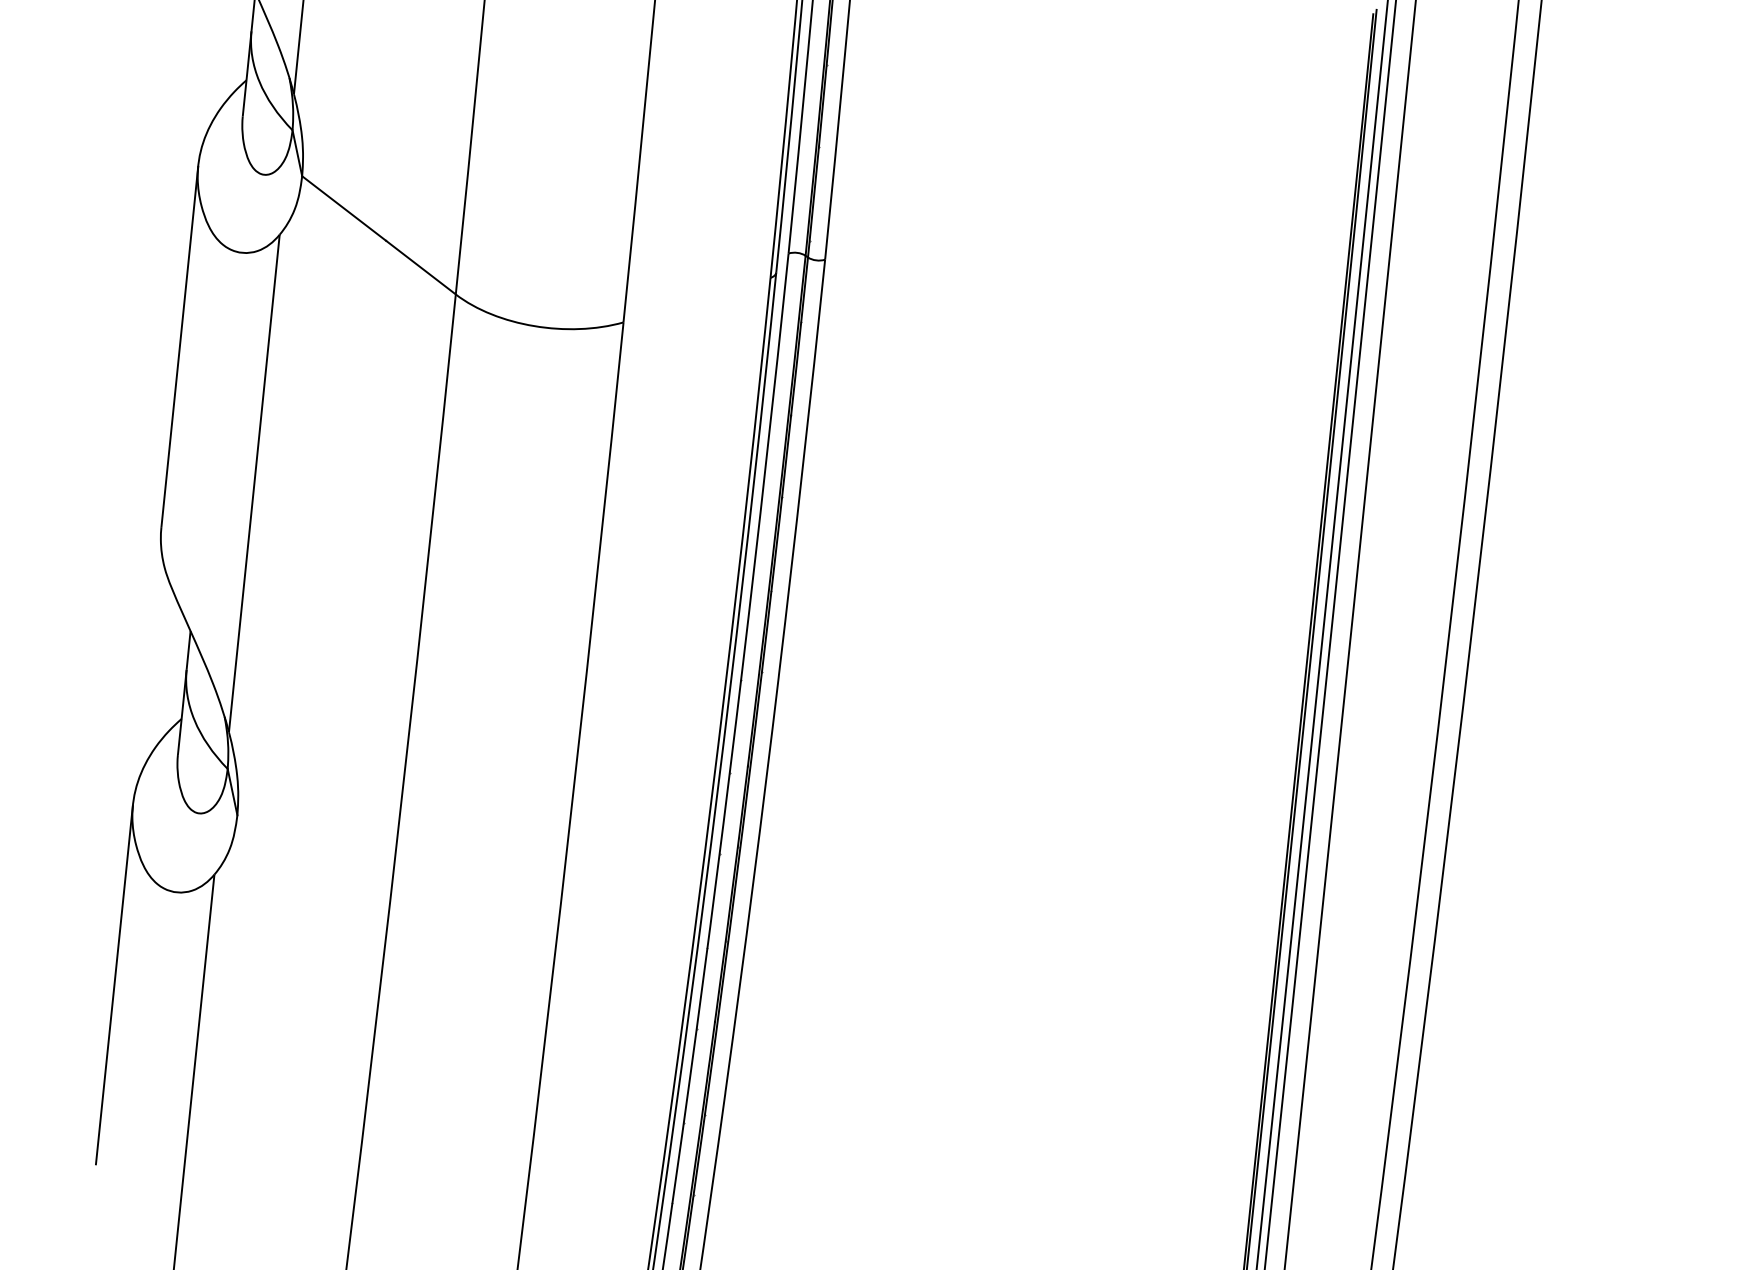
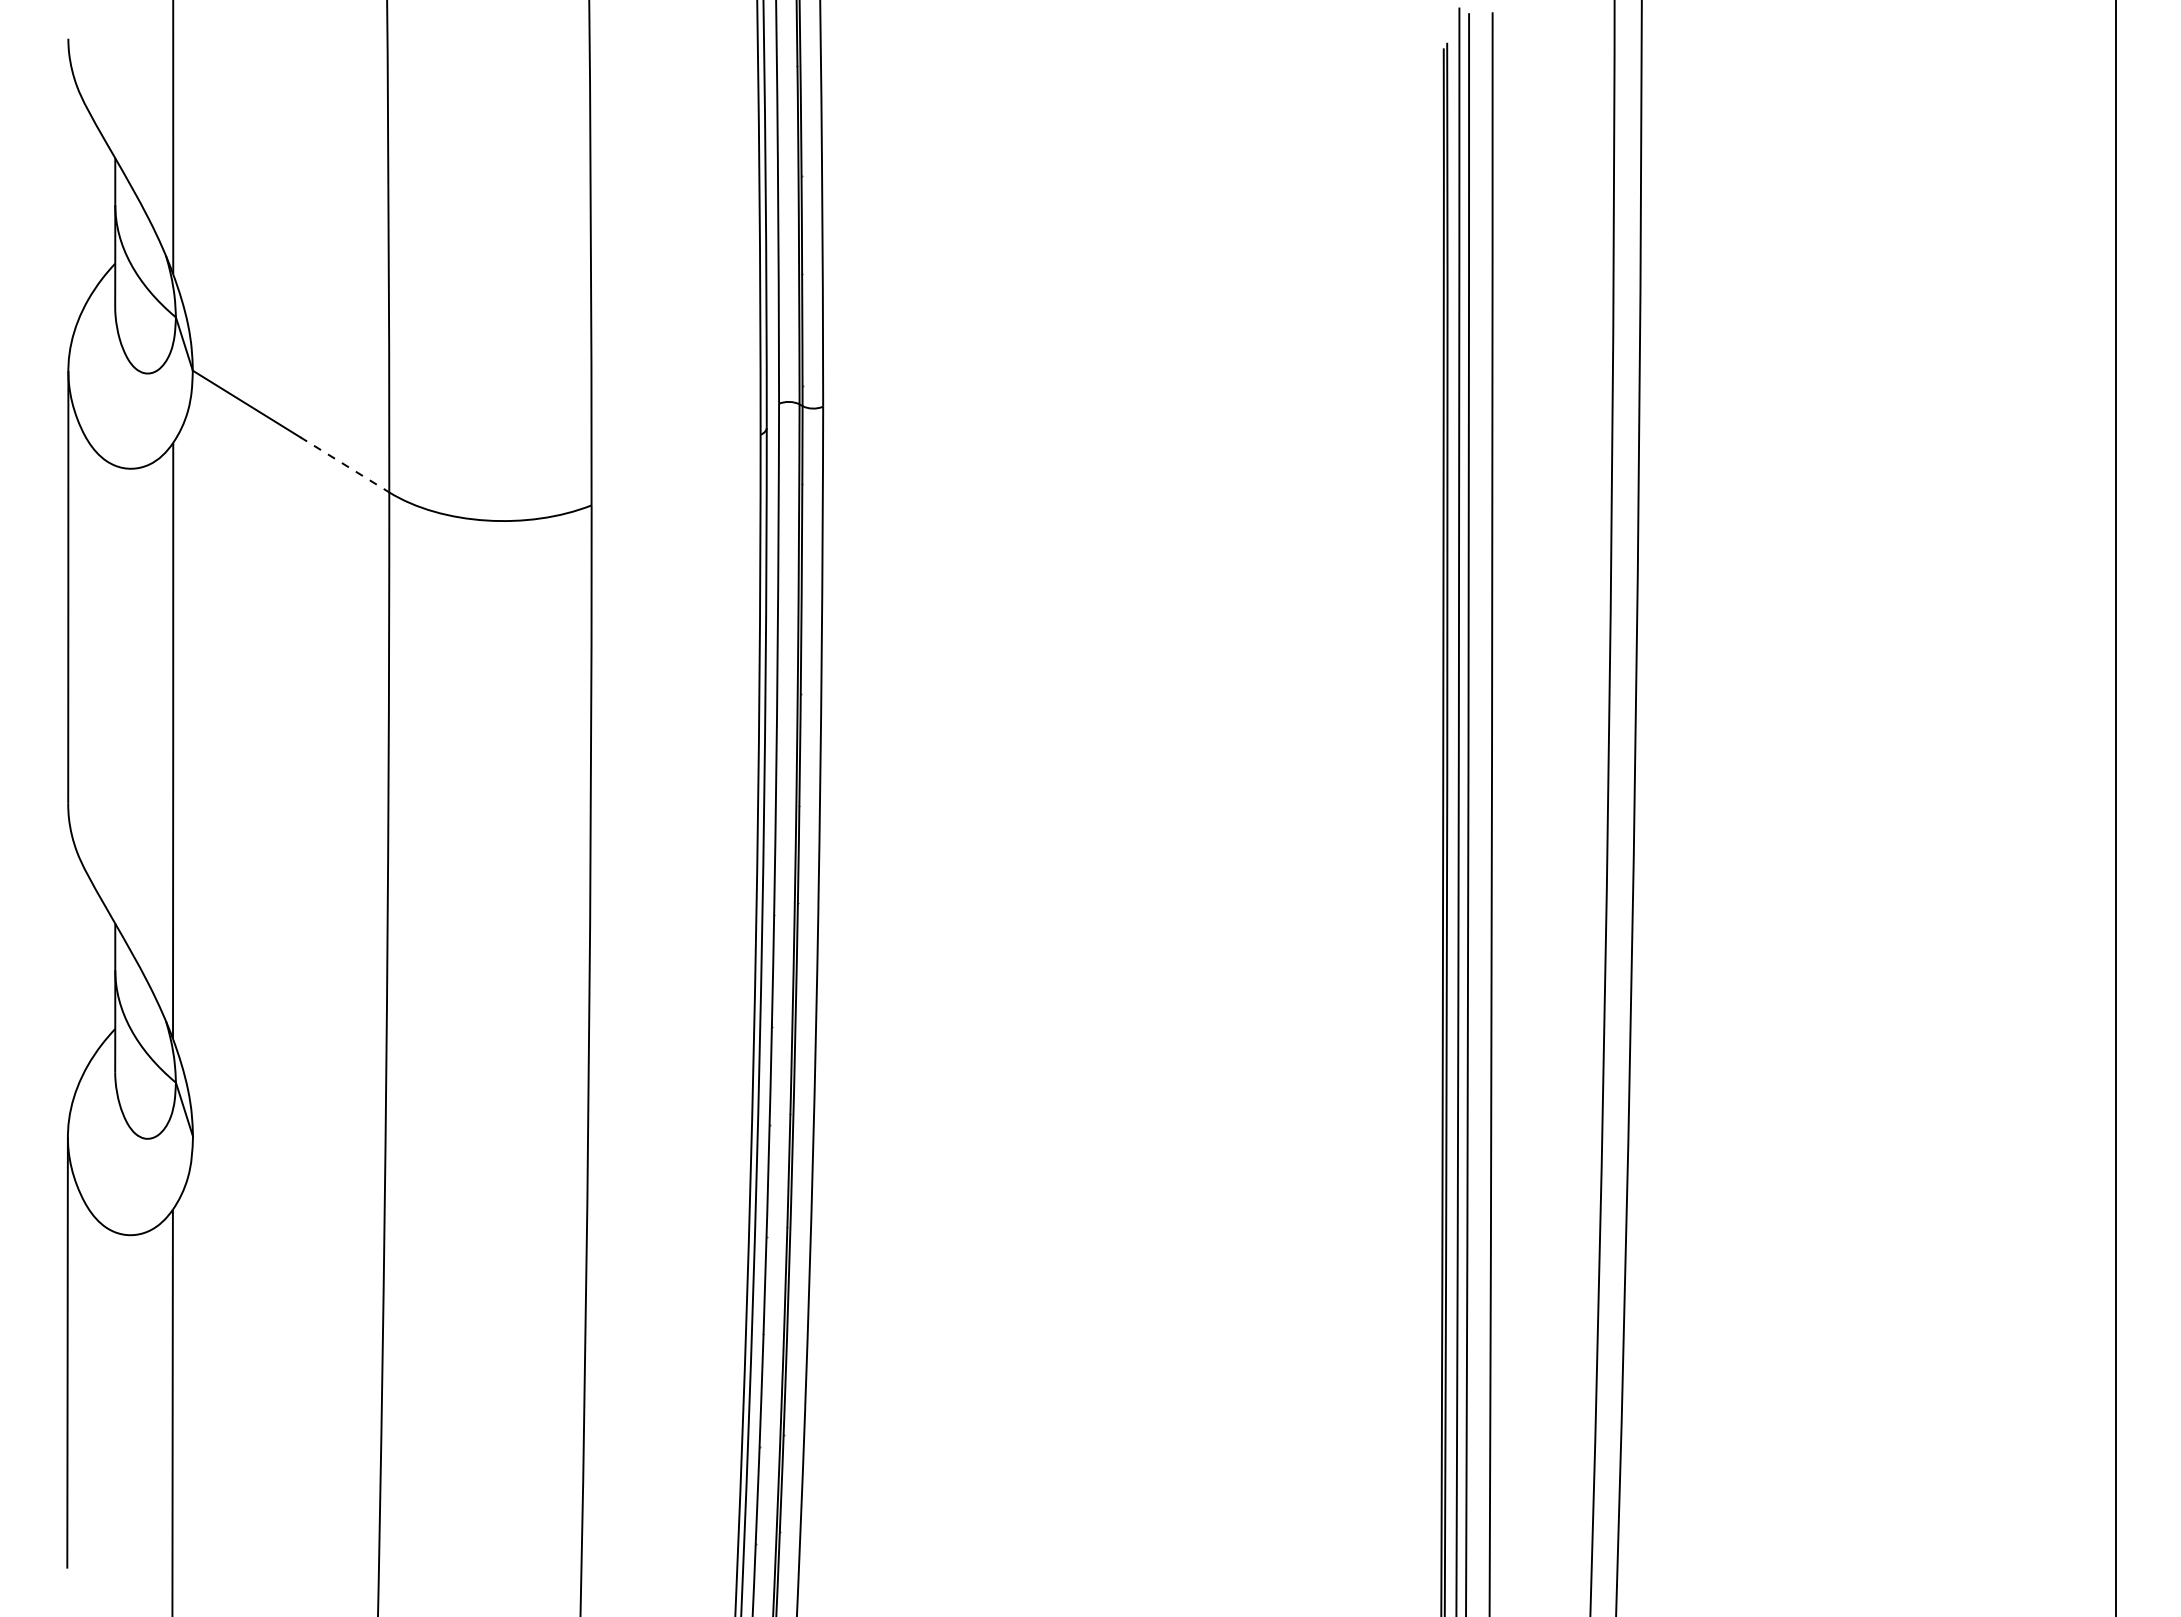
line: (421, 268) -> (345, 465), solid -> dashed

